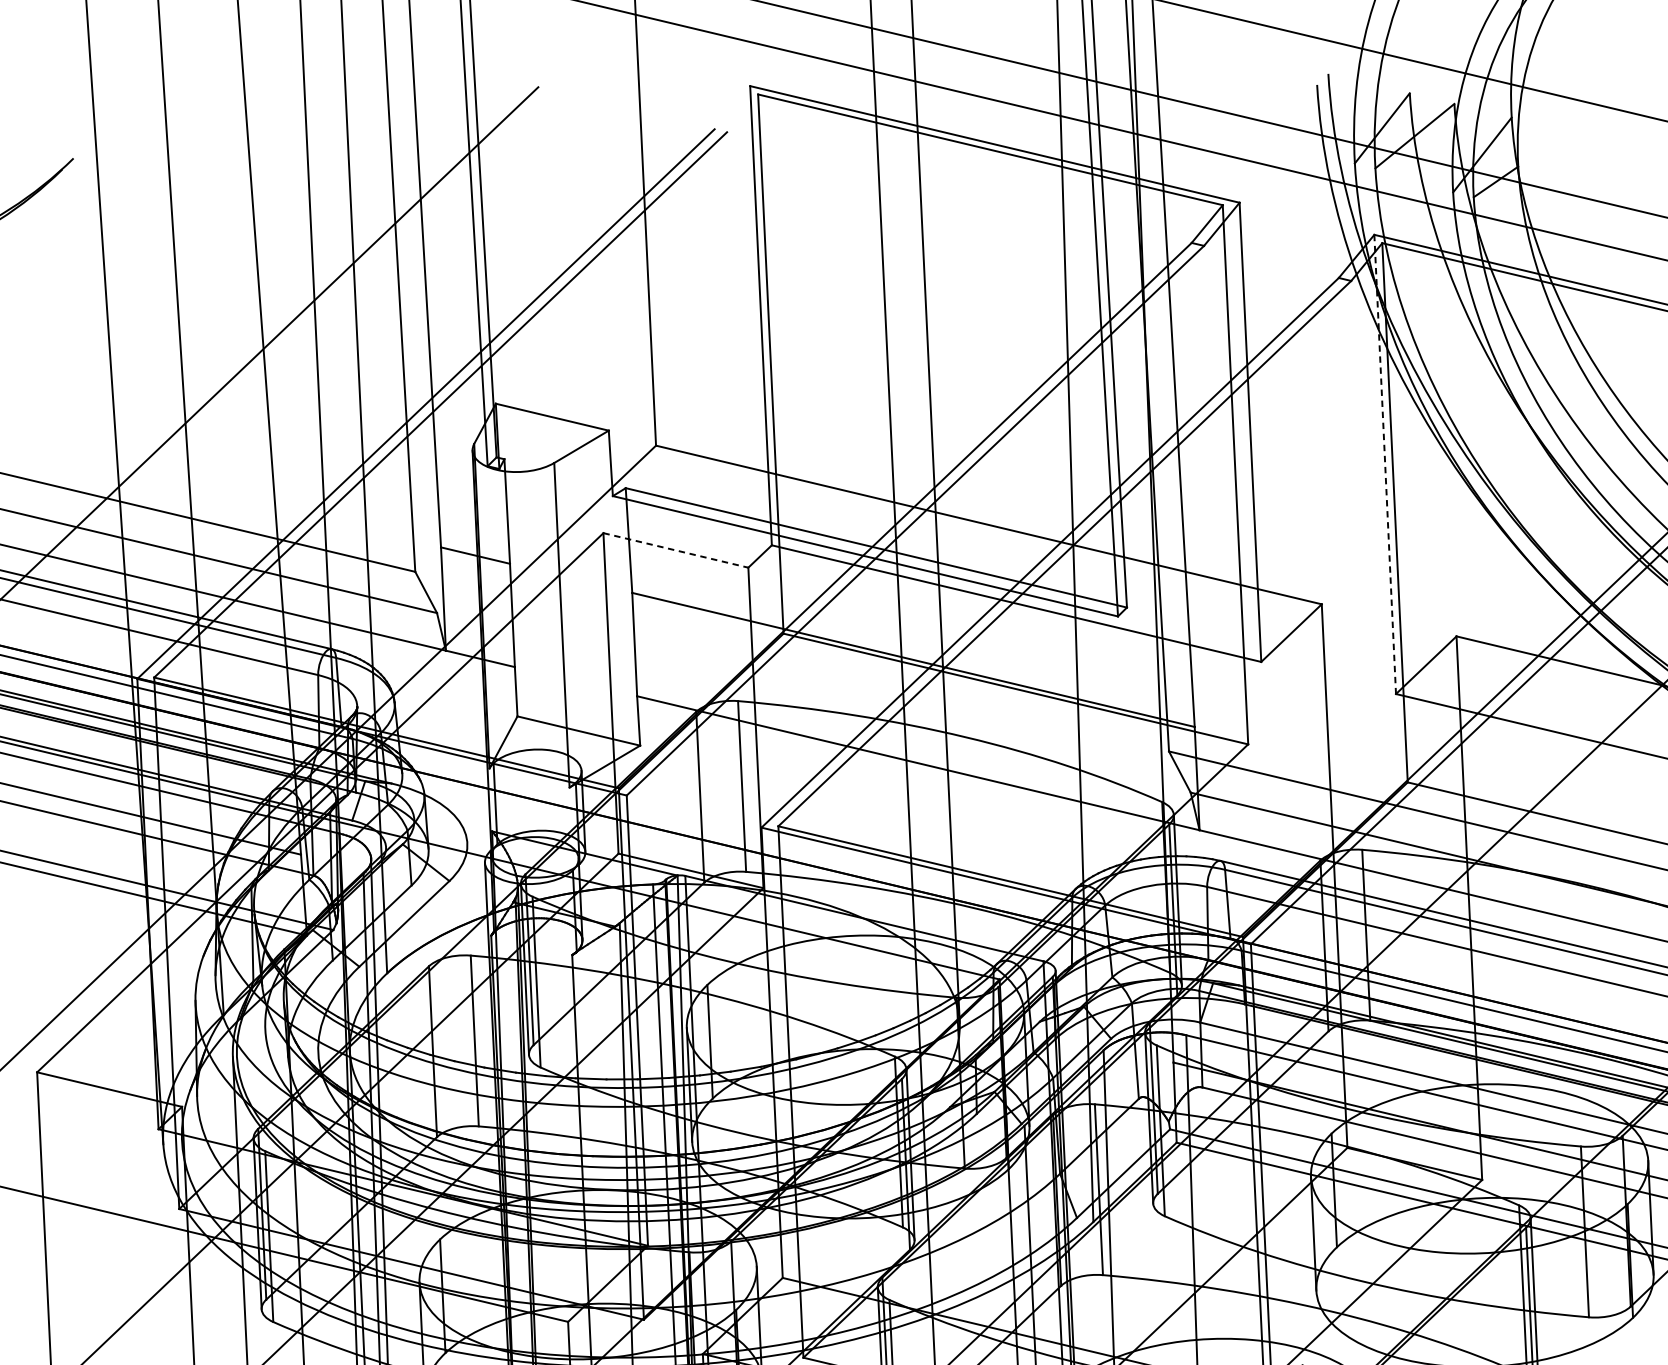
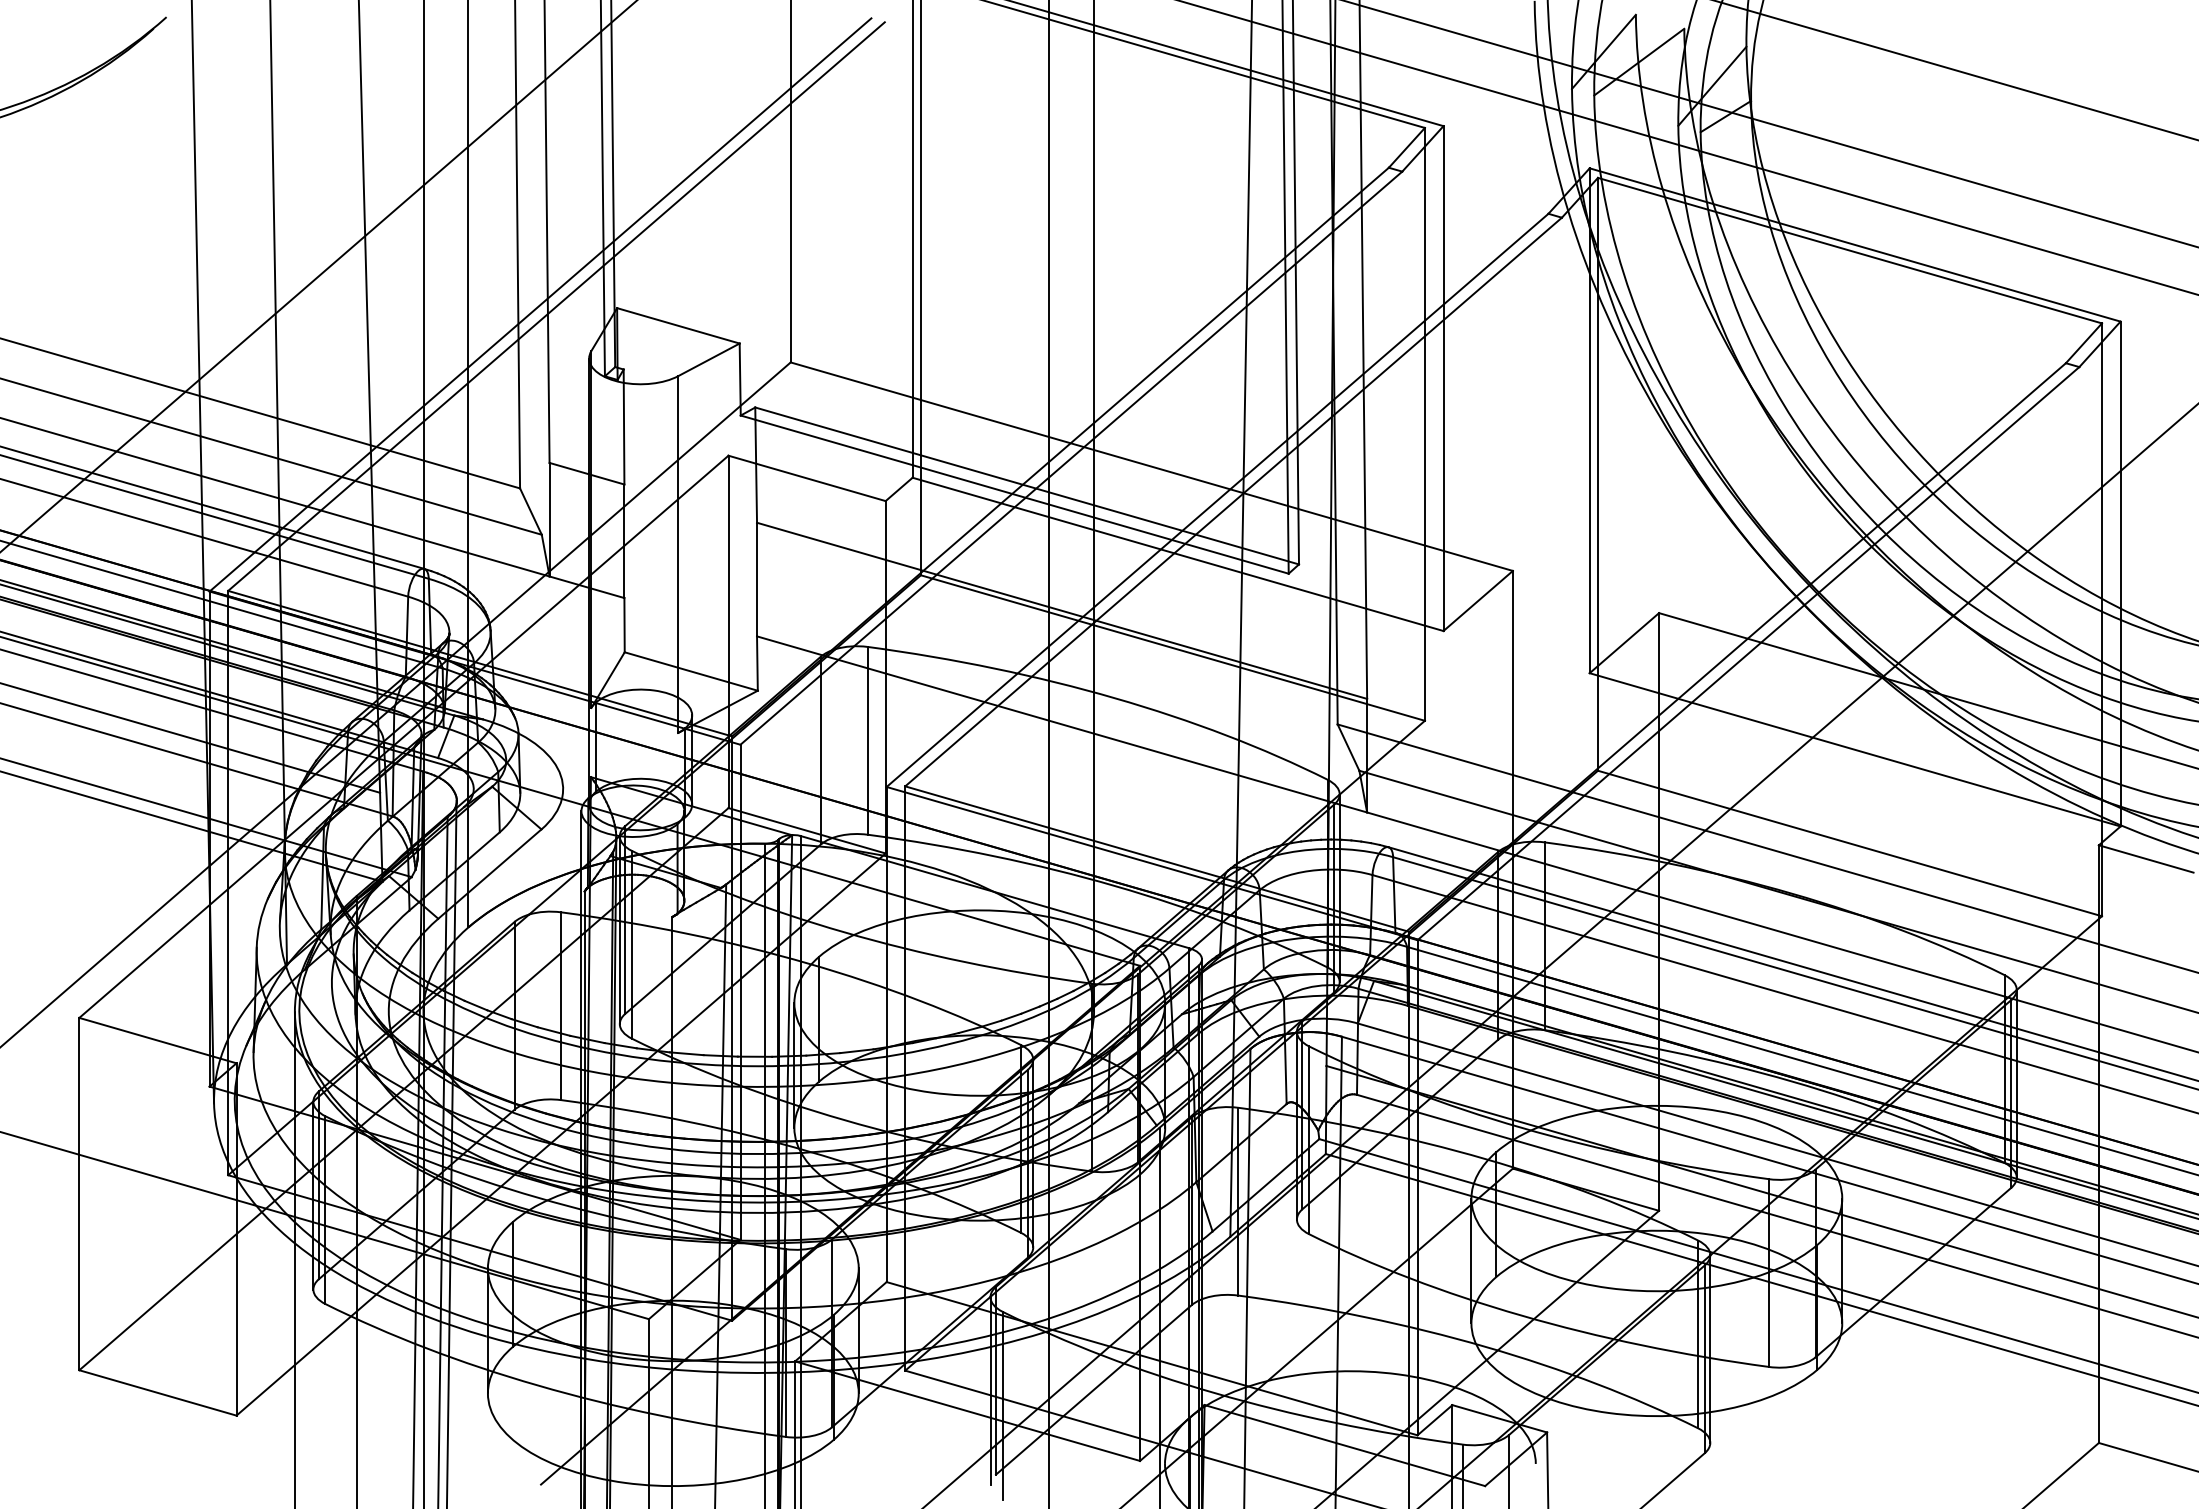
line: (1385, 465) -> (1589, 421), dashed -> solid
line: (676, 550) -> (807, 478), dashed -> solid

